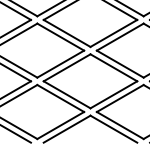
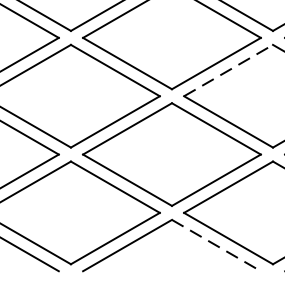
line: (120, 36) -> (229, 69), solid -> dashed
line: (113, 129) -> (215, 246), solid -> dashed

